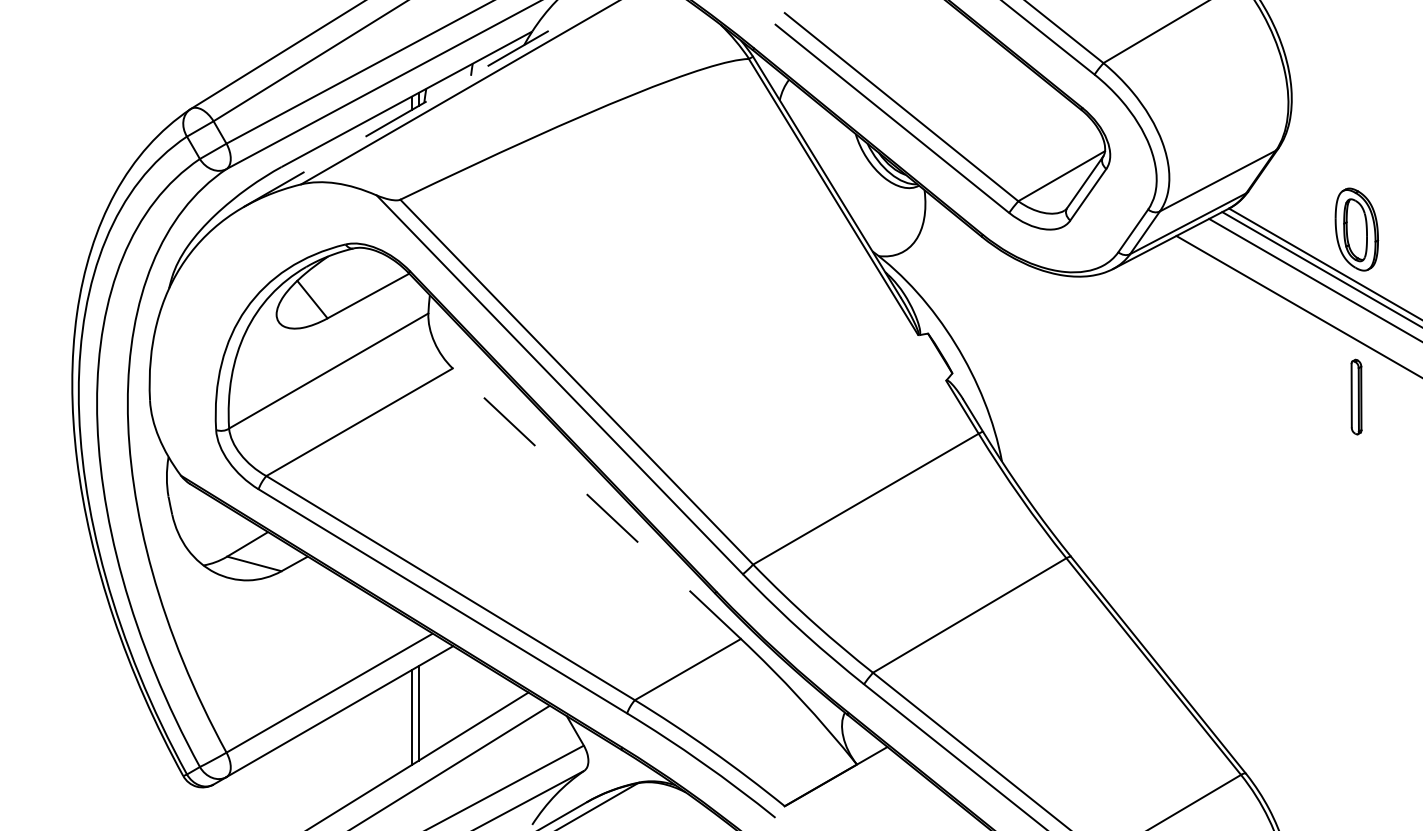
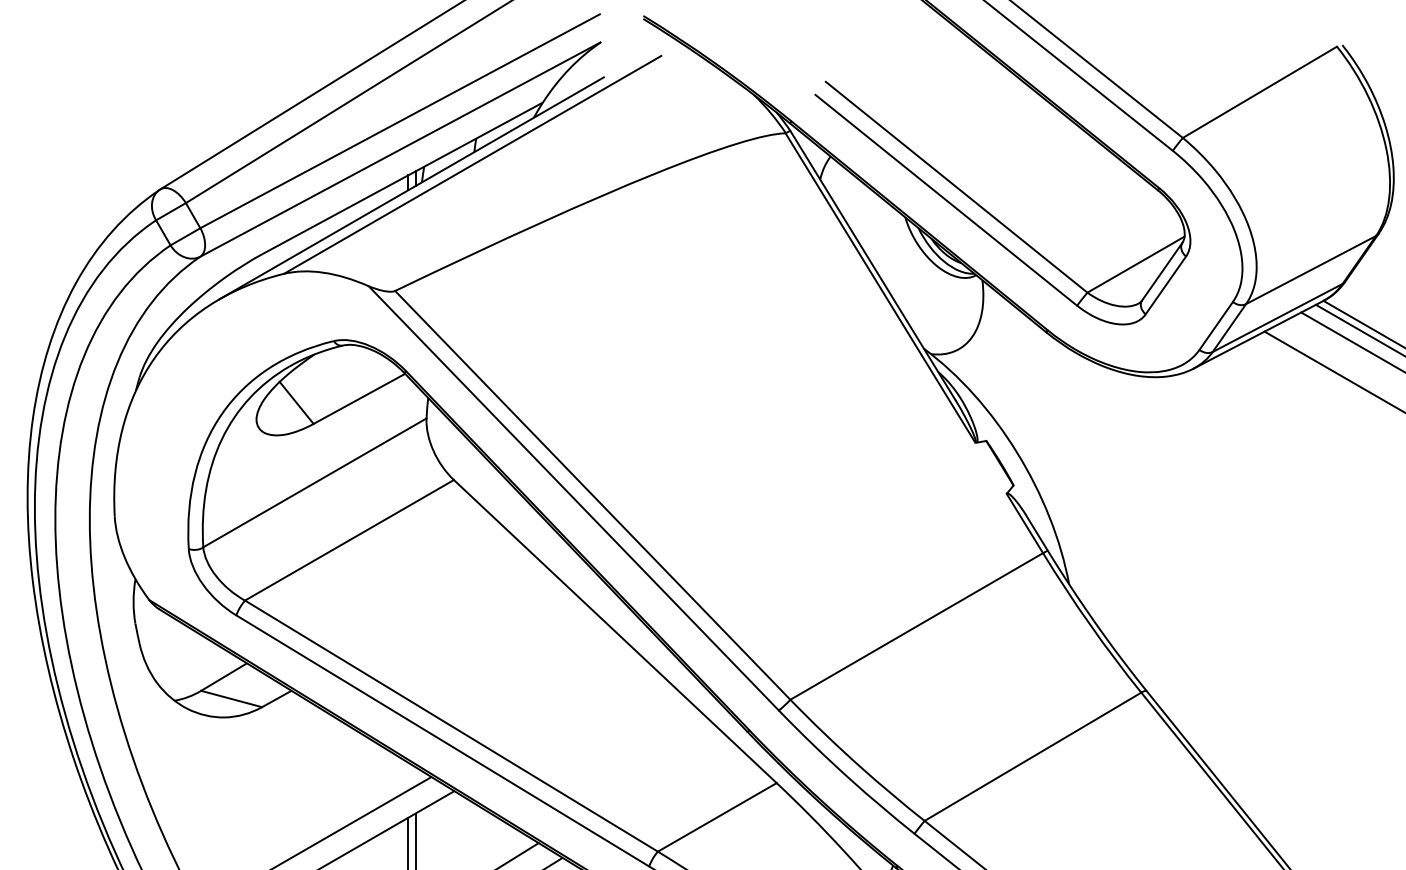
line: (415, 107) -> (412, 187), dashed -> solid
line: (596, 503) -> (614, 631), dashed -> solid

